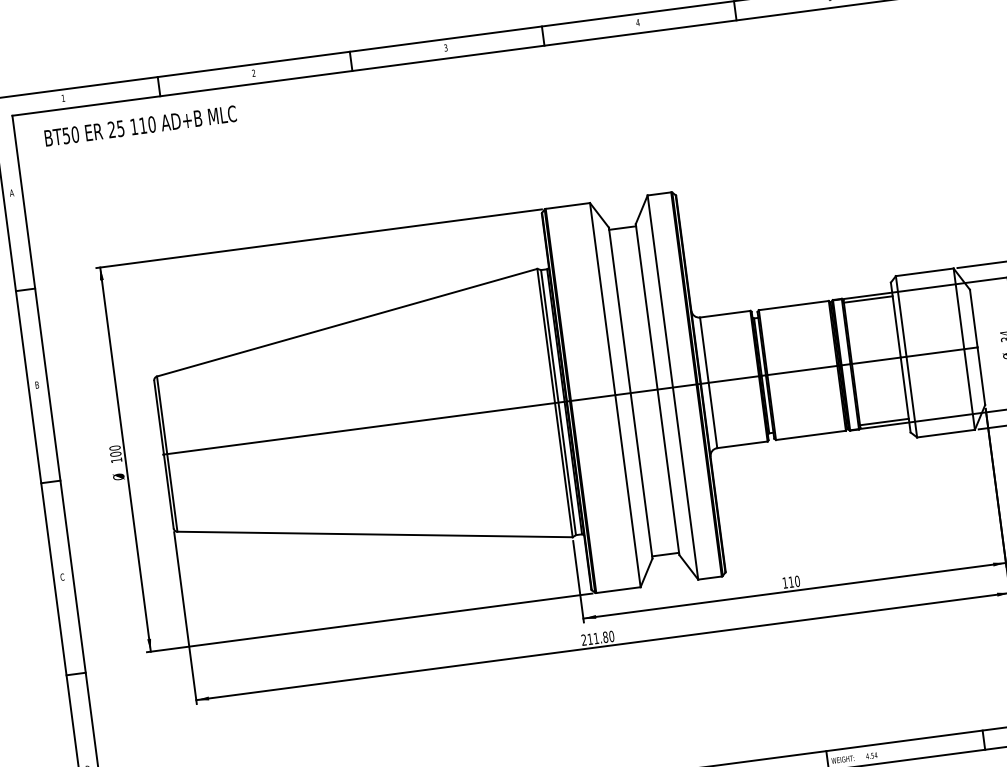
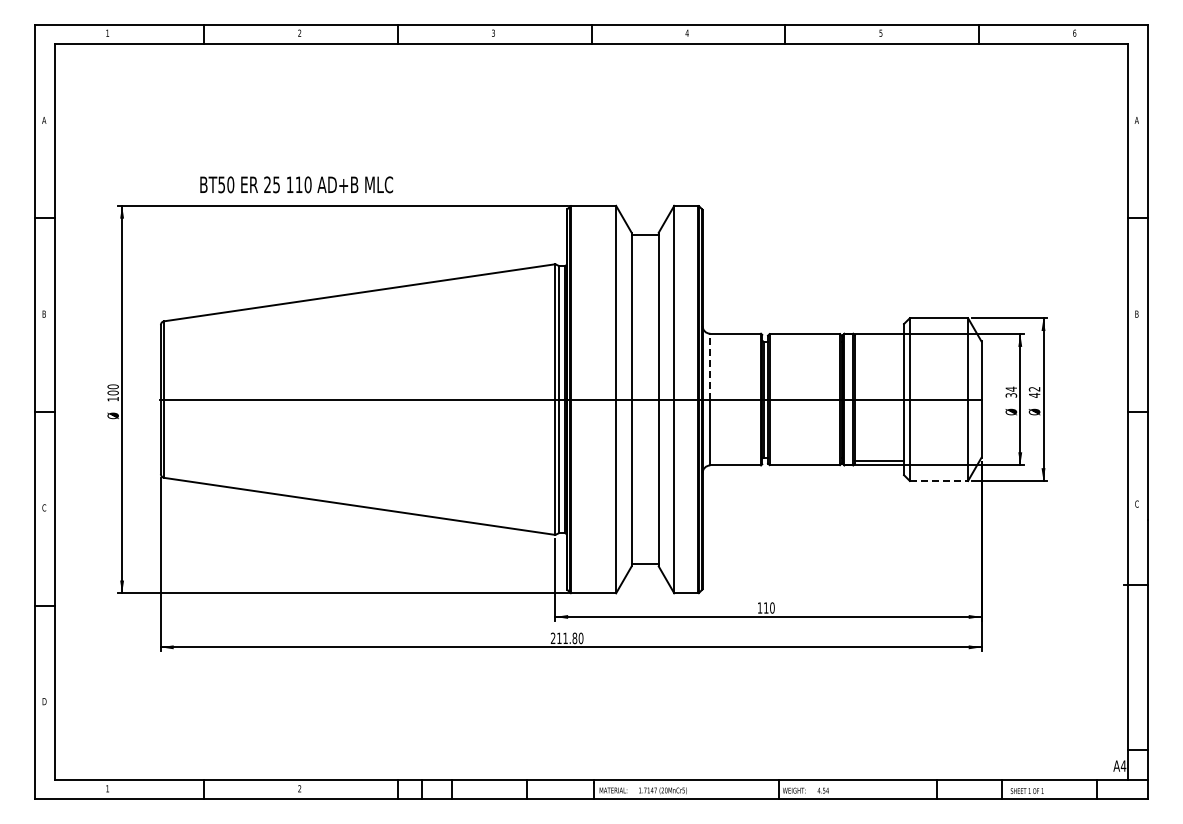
text: (140, 125) -> (296, 184), moved
line: (868, 299) -> (879, 337), removed
line: (704, 350) -> (710, 366), solid -> dashed
line: (946, 433) -> (939, 480), solid -> dashed

